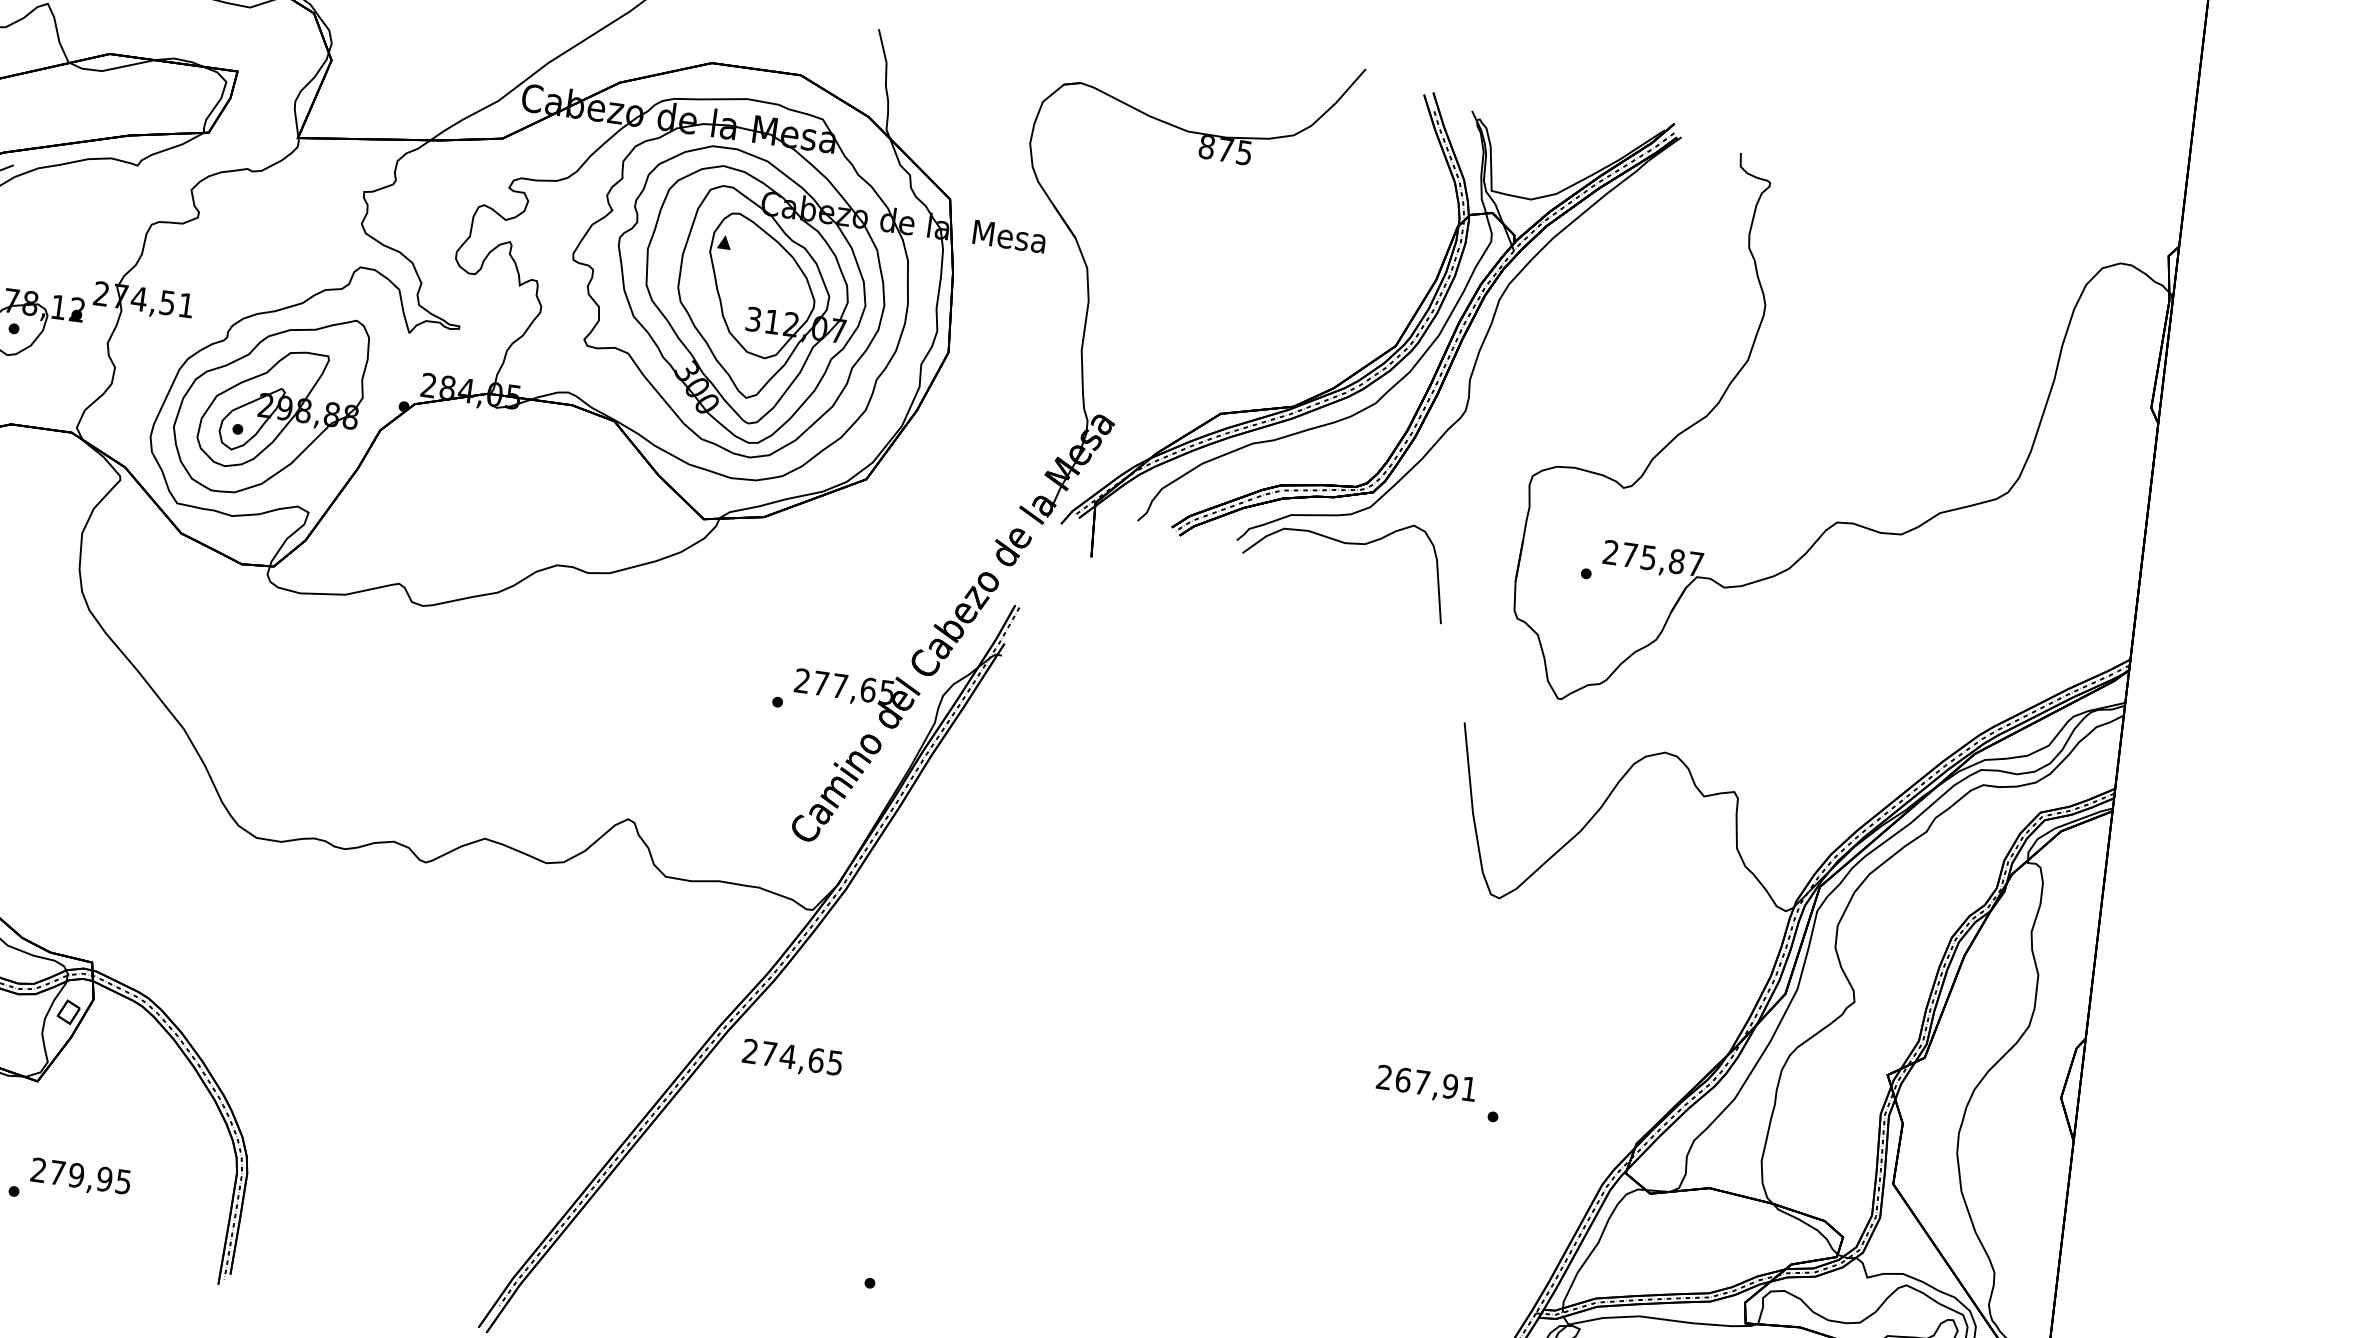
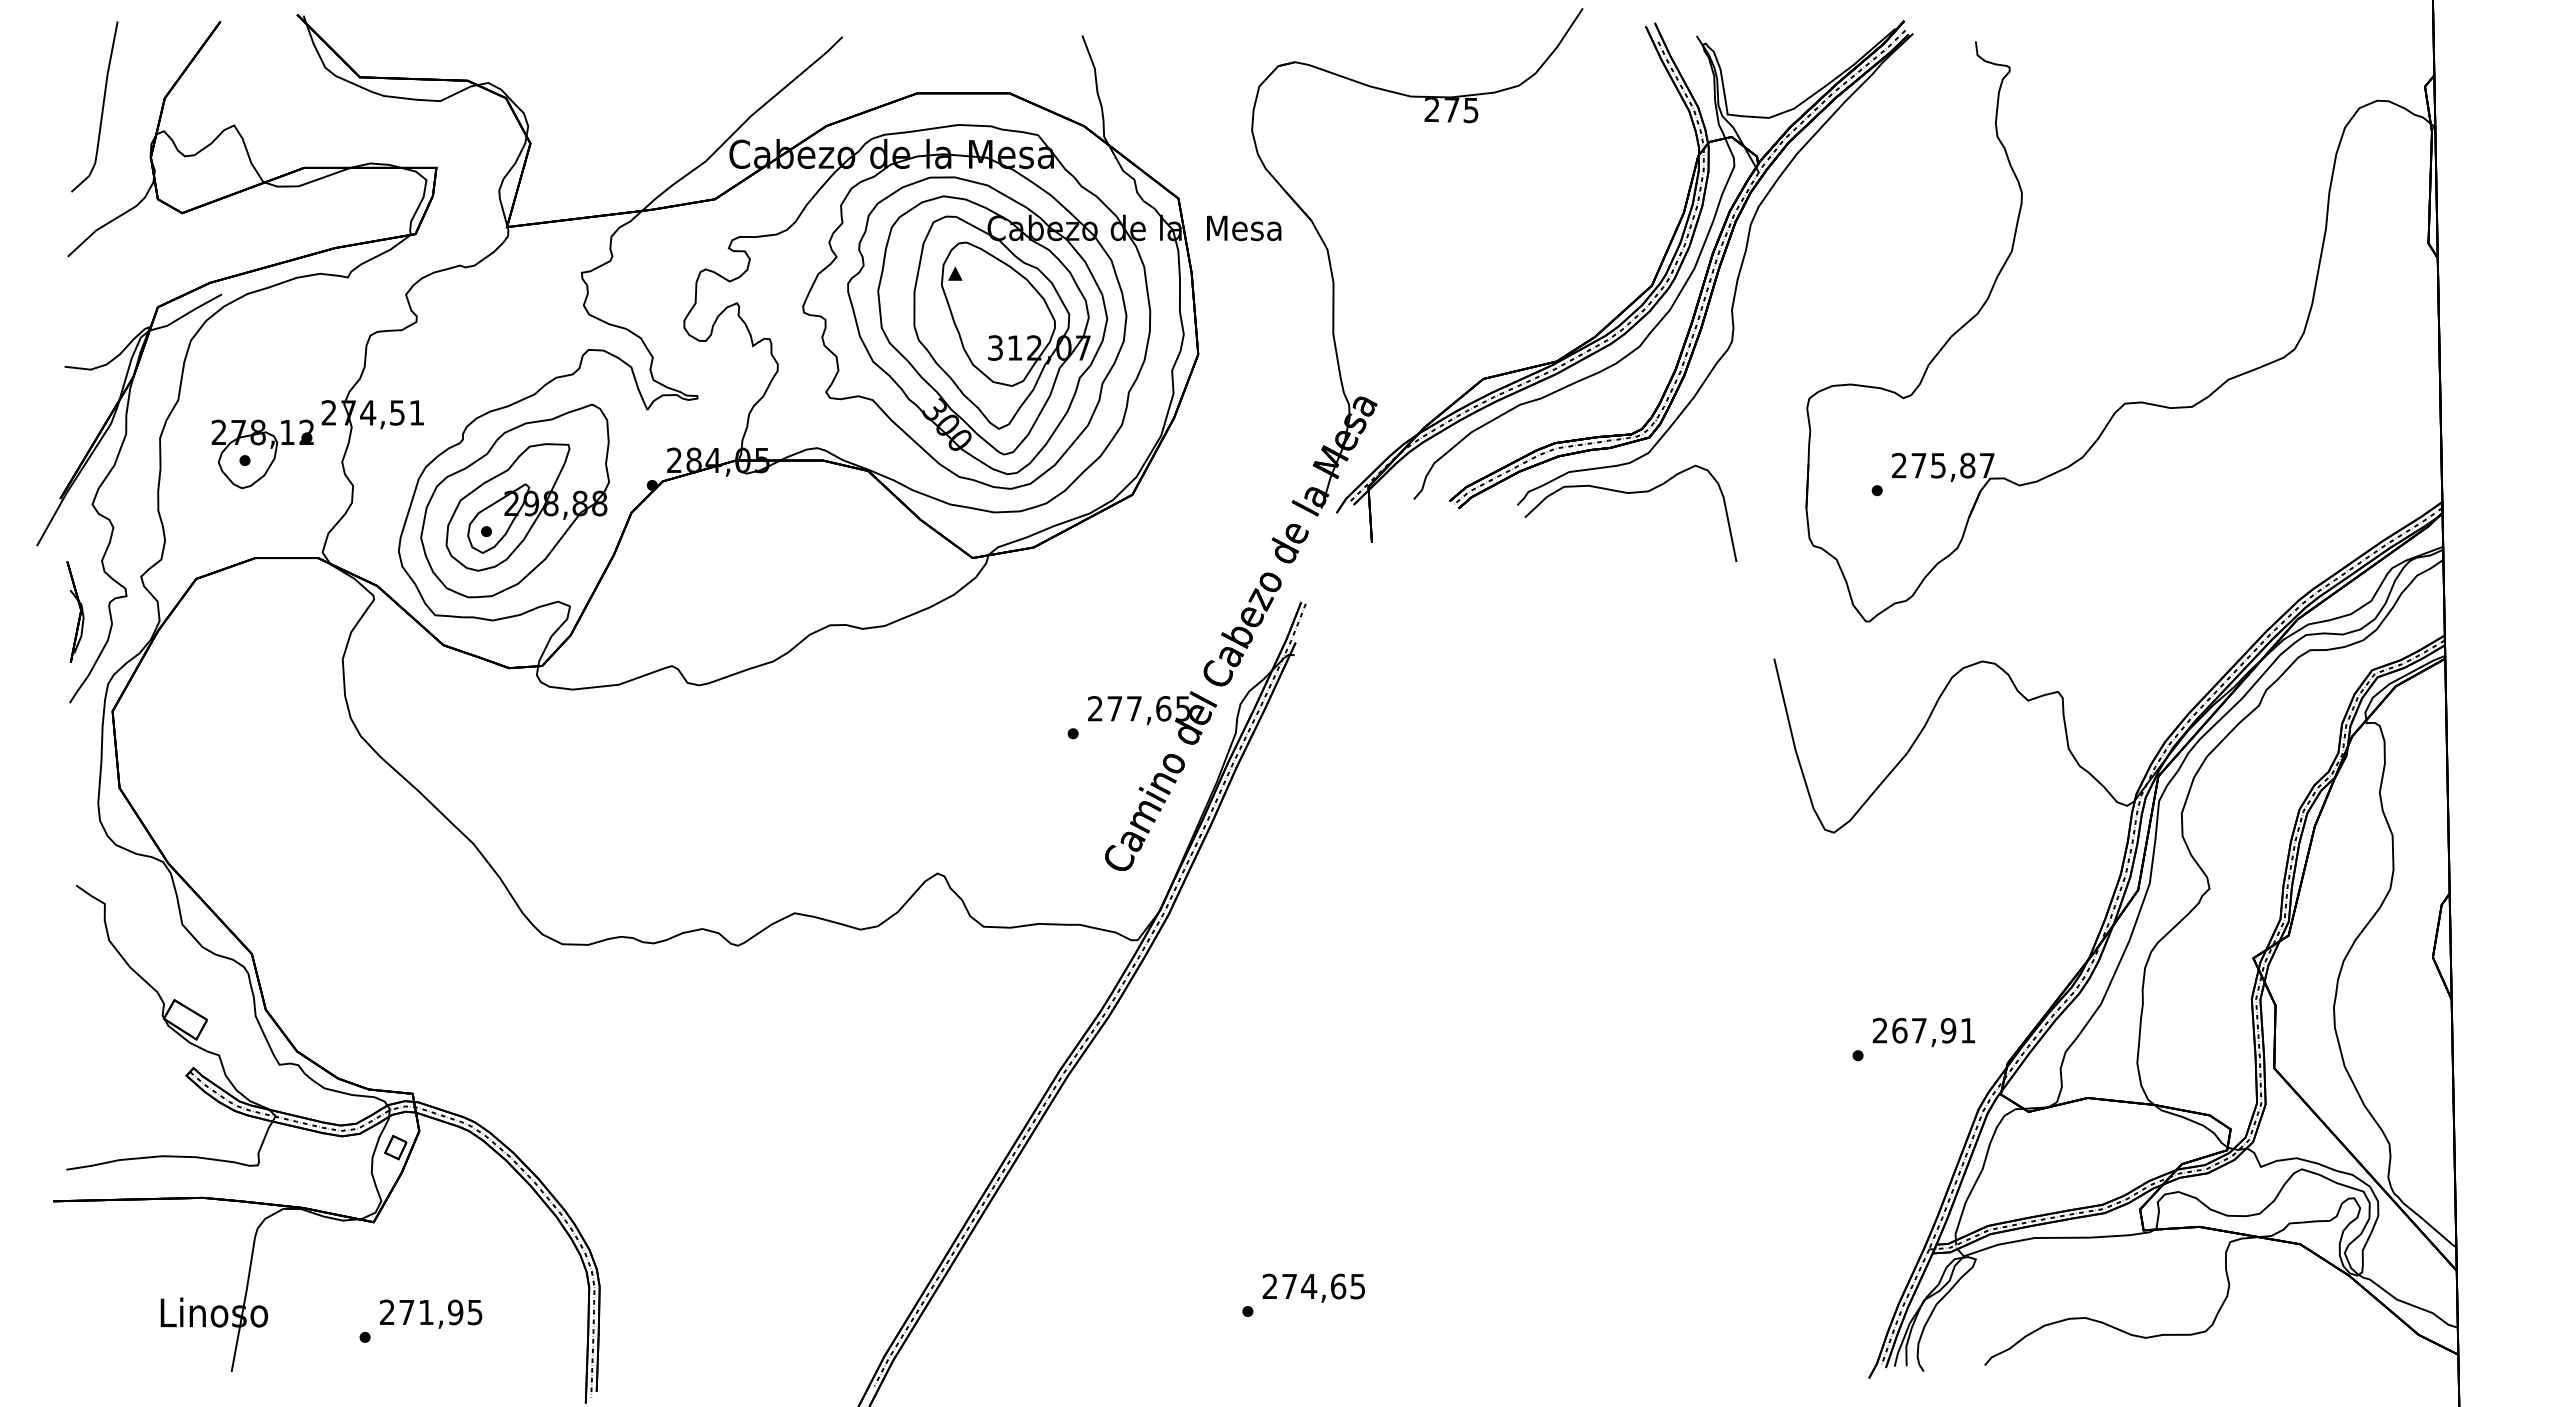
text: (1206, 147) -> (1431, 110), 875 -> 275
text: (792, 1058) -> (1313, 1287), moved
text: (1425, 1084) -> (1923, 1032), moved
text: (75, 1175) -> (425, 1312), 279,95 -> 271,95

